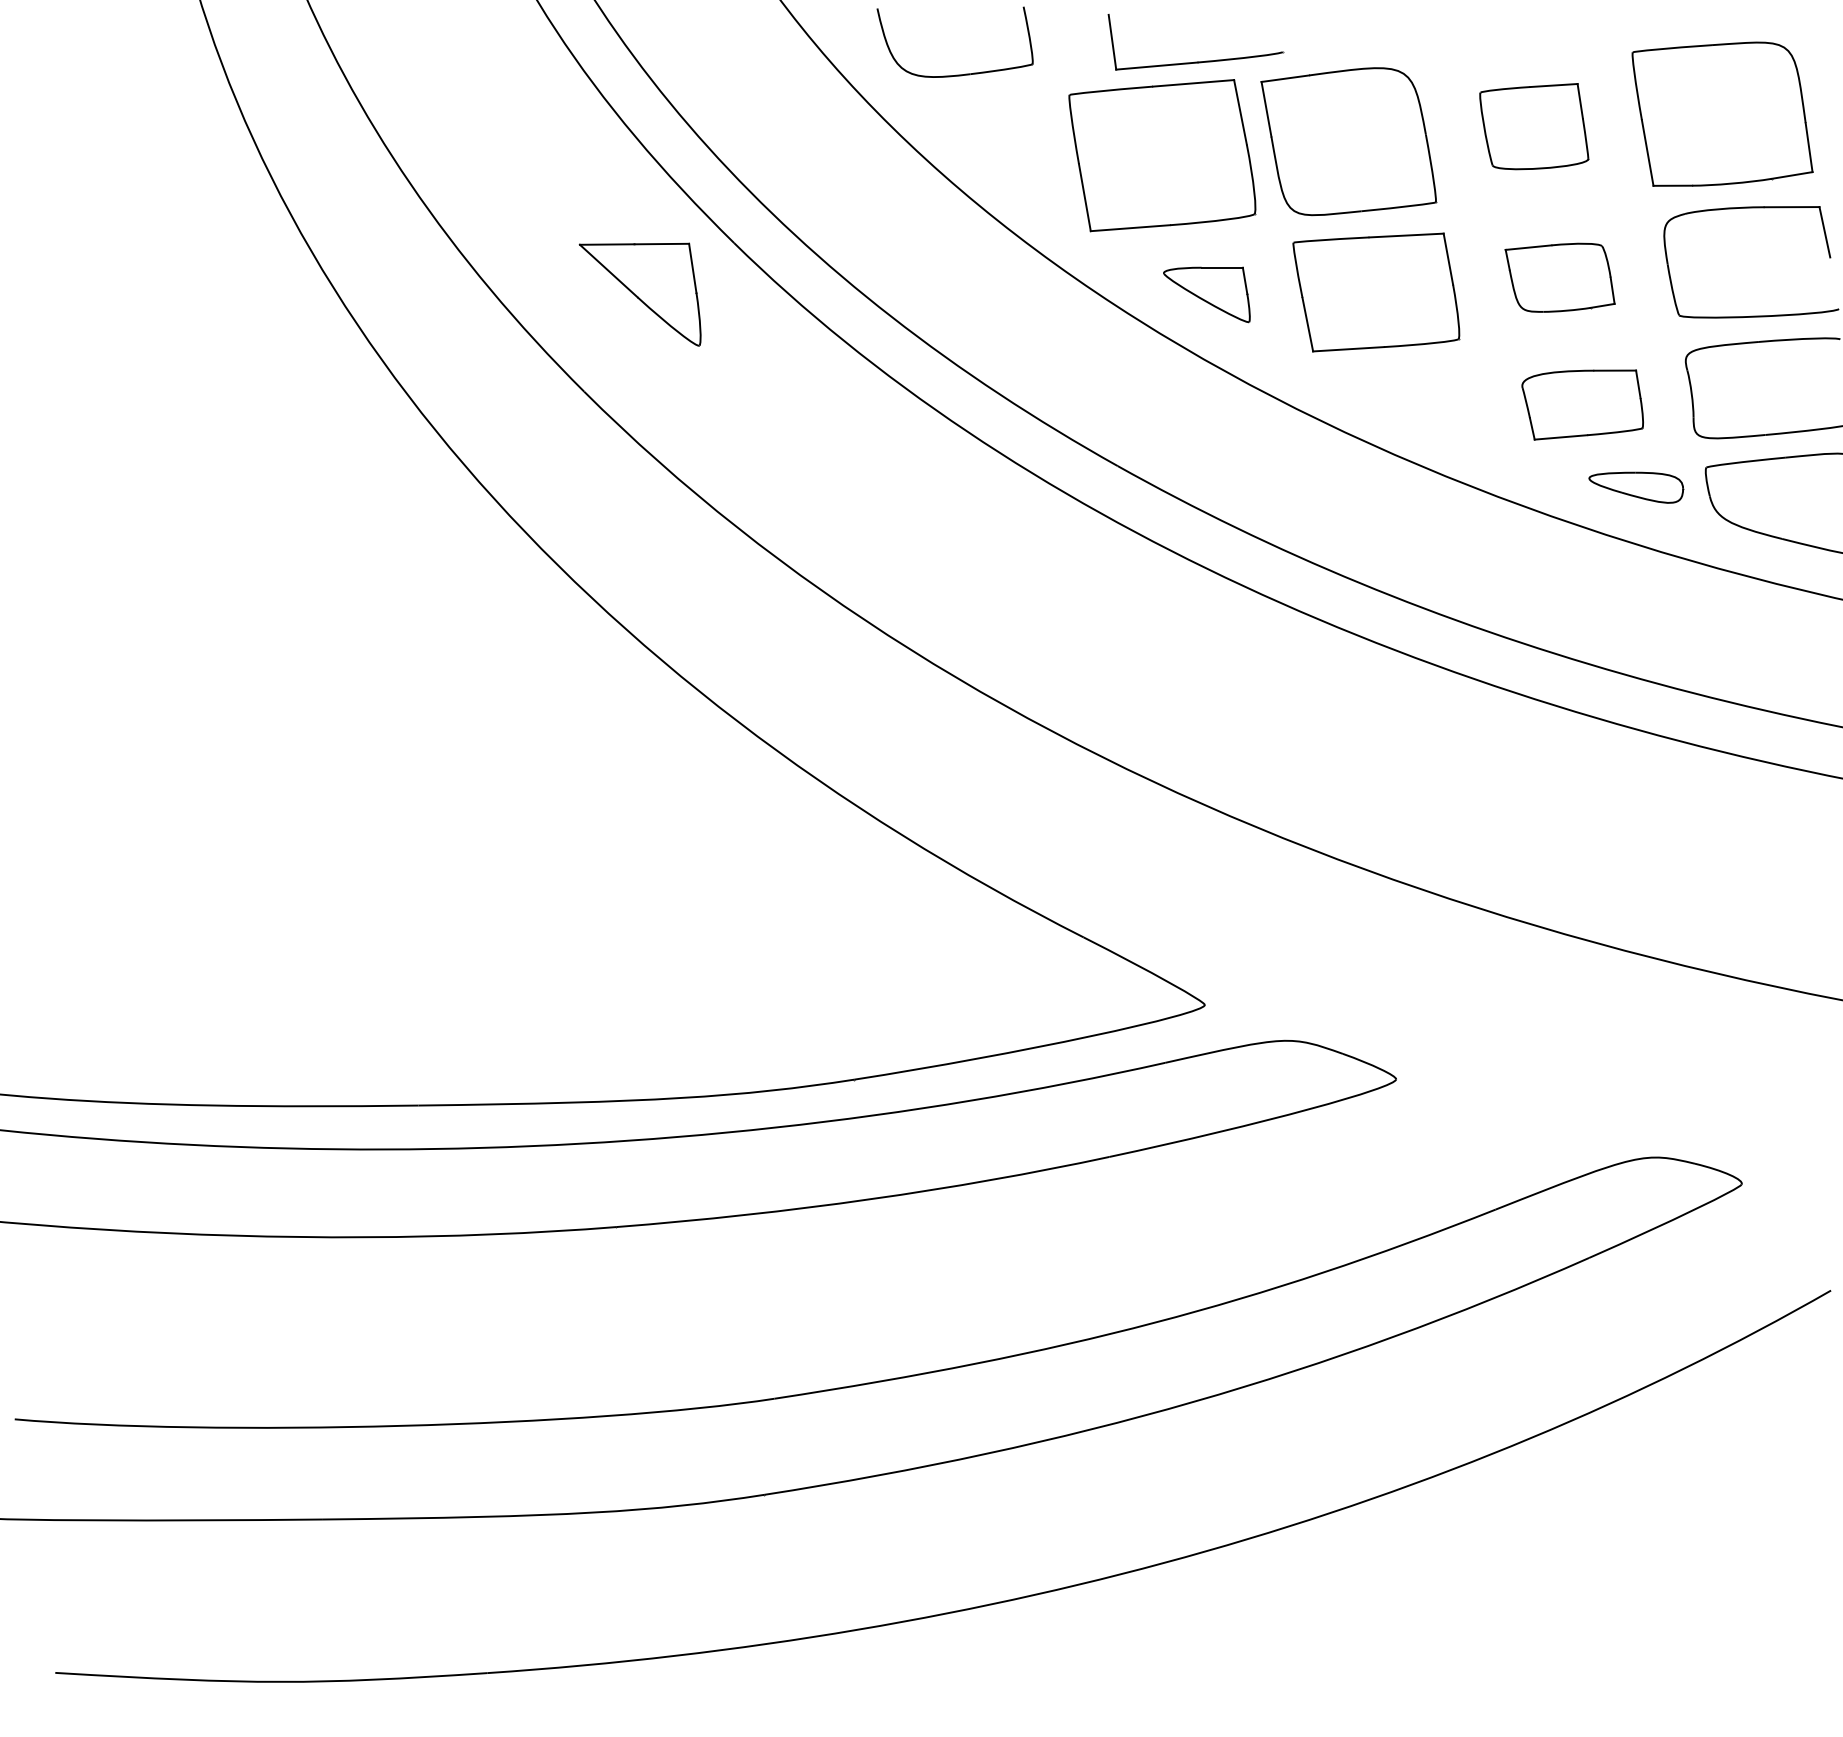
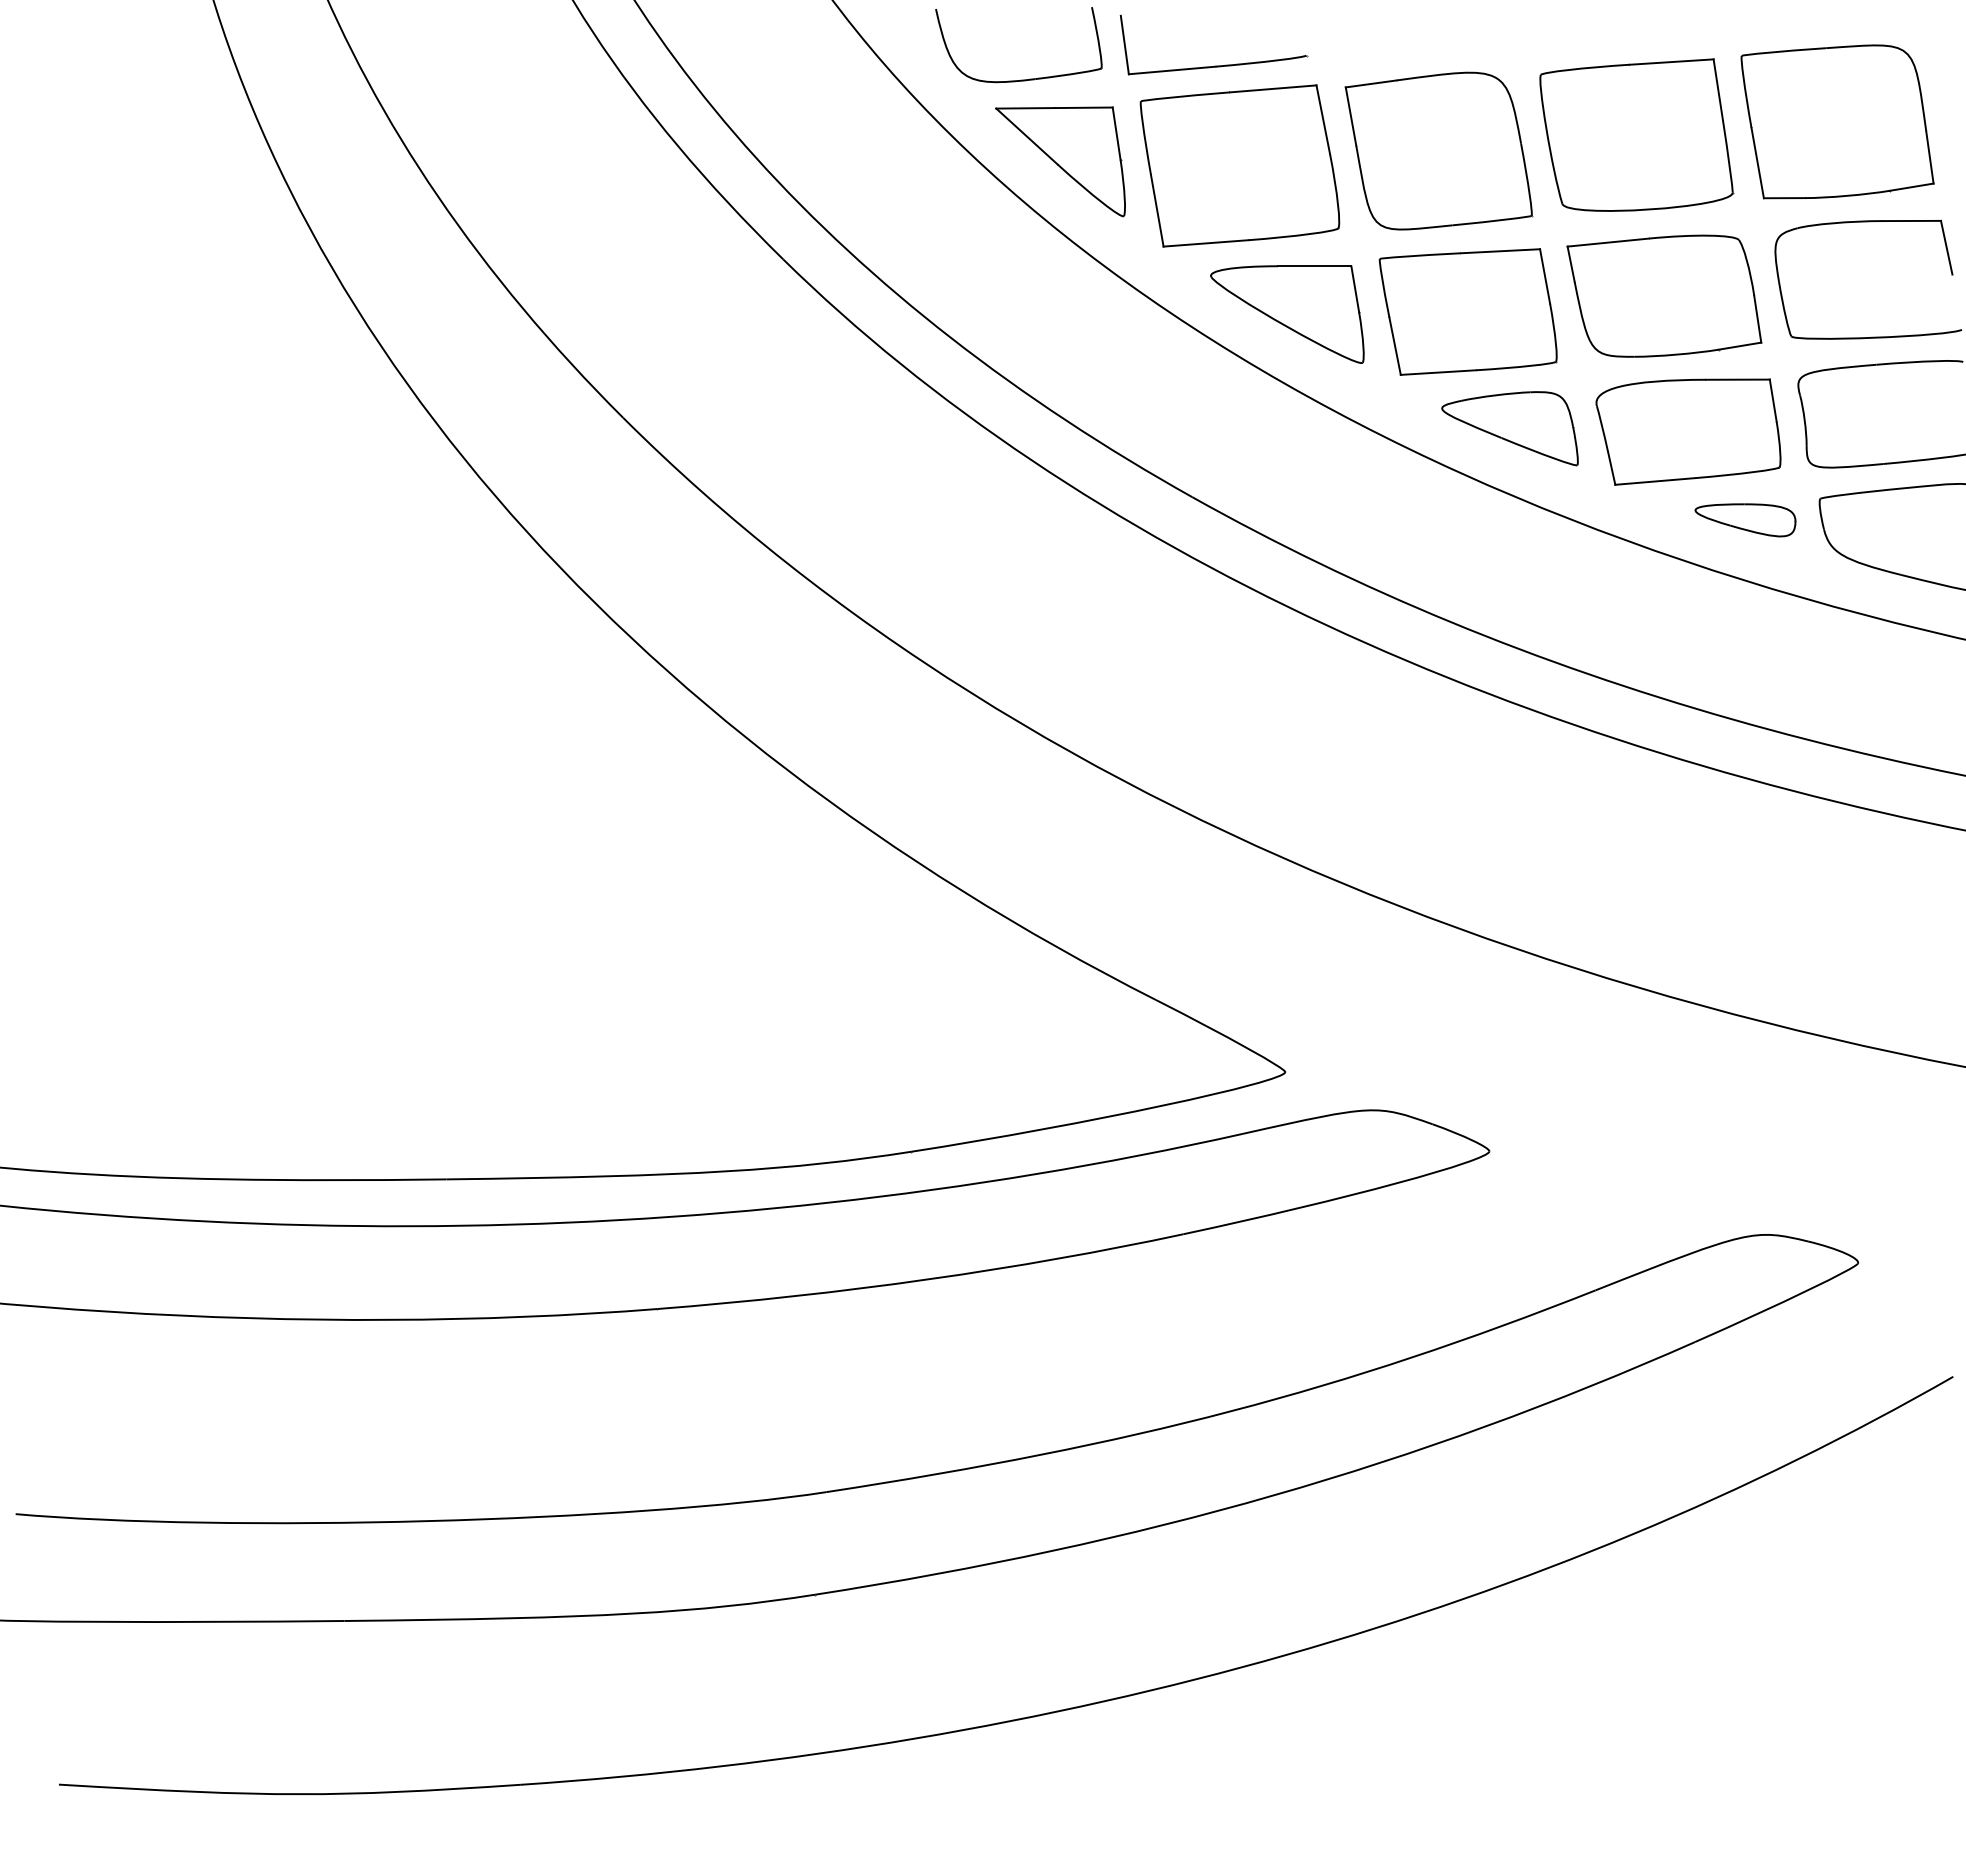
part: (1195, 61) -> (1213, 65), moved
part: (1534, 126) -> (1636, 134), size x1.67
part: (1559, 277) -> (1663, 296), size x1.67
part: (639, 294) -> (1059, 161), moved
part: (1206, 294) -> (1287, 314), size x1.67
part: (1415, 401) -> (1509, 428), added
part: (1582, 404) -> (1688, 431), size x1.43

